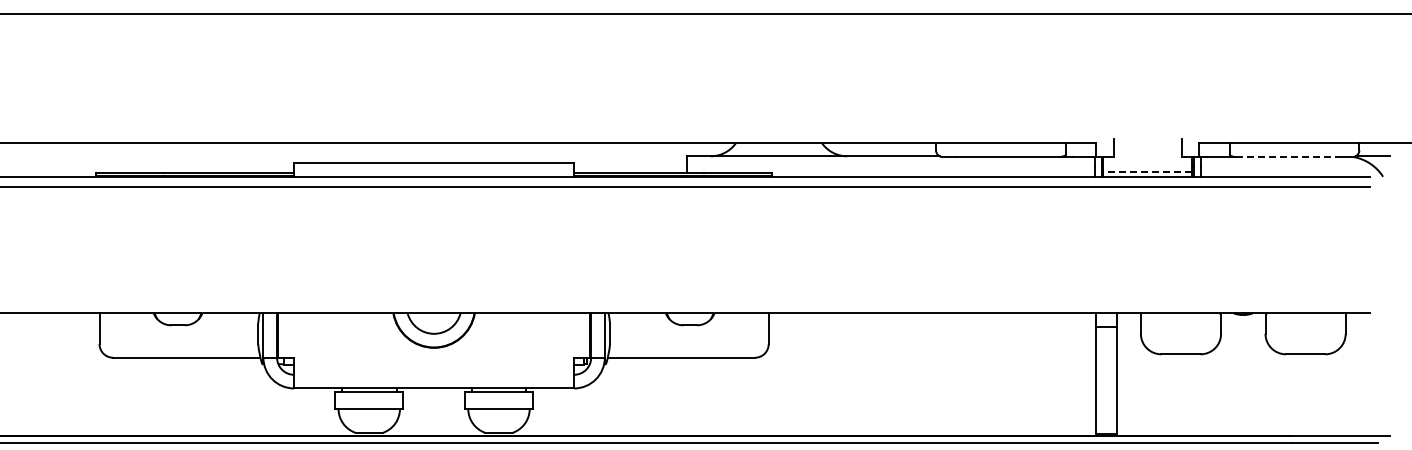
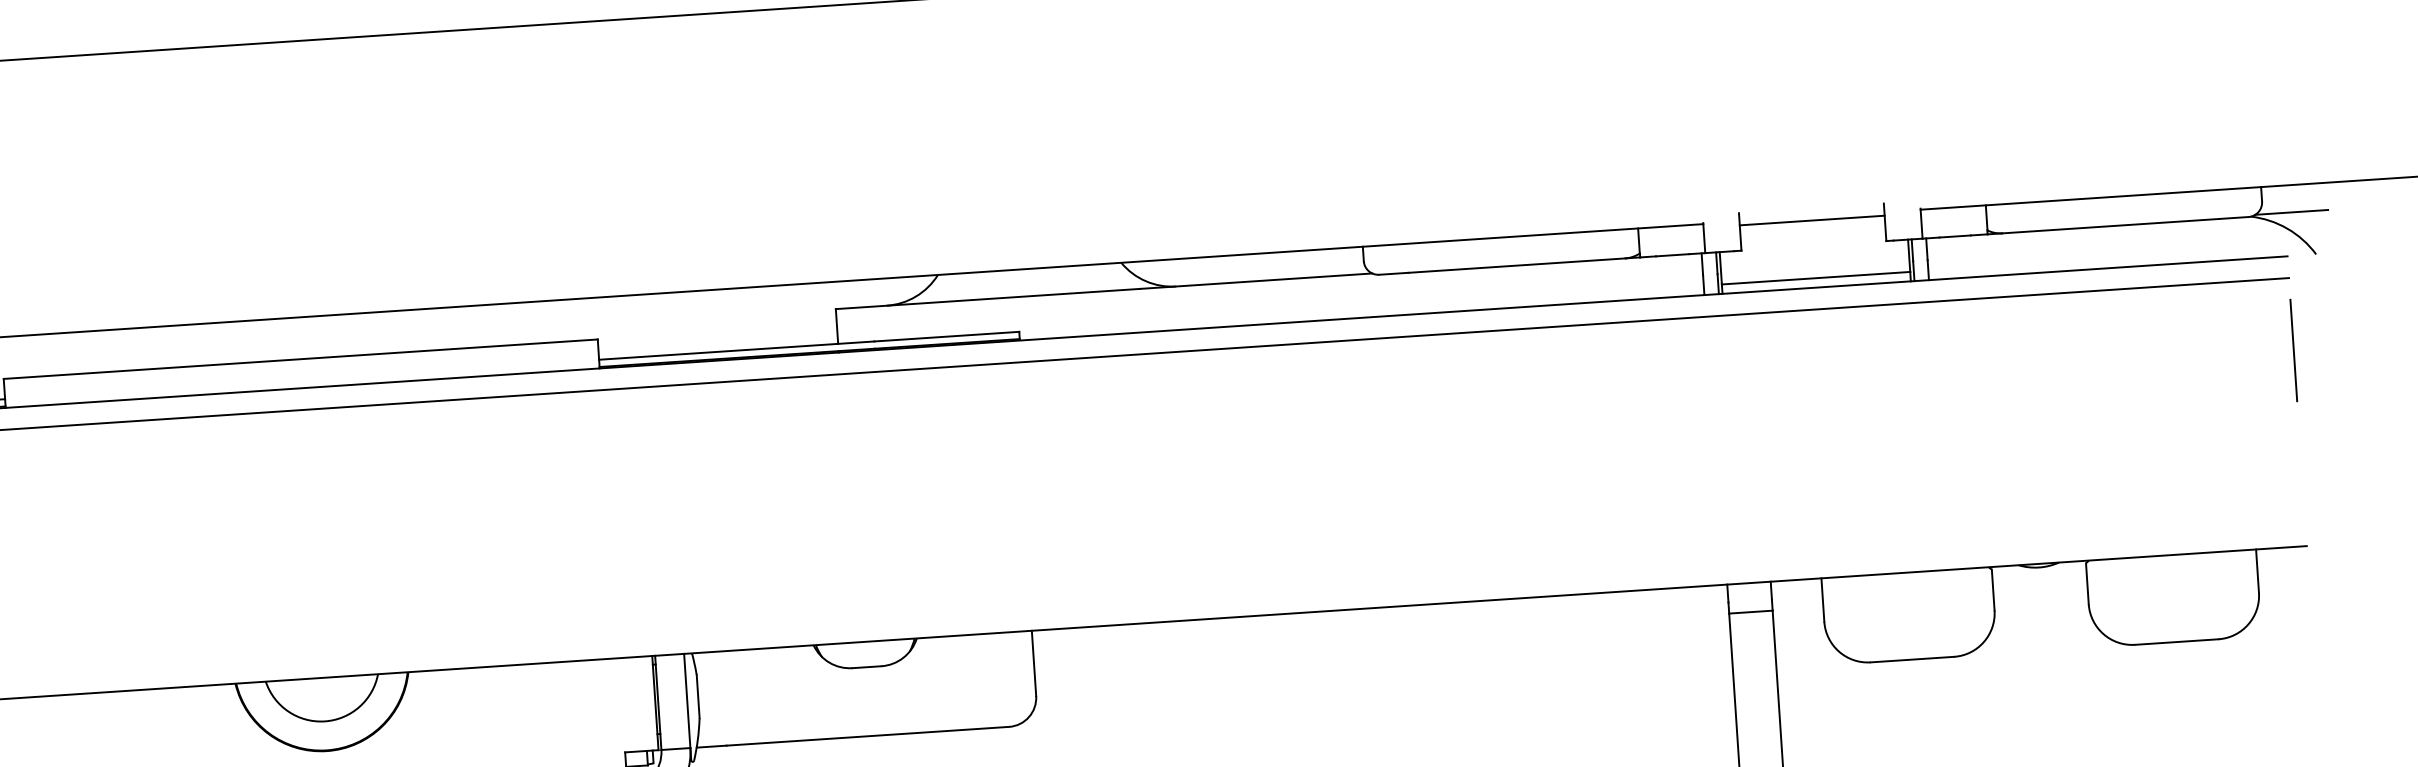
line: (1147, 145) -> (1811, 221), added
line: (1288, 157) -> (2112, 226), dashed -> solid
line: (1147, 172) -> (1815, 278), dashed -> solid
line: (1369, 220) -> (2293, 349), added

